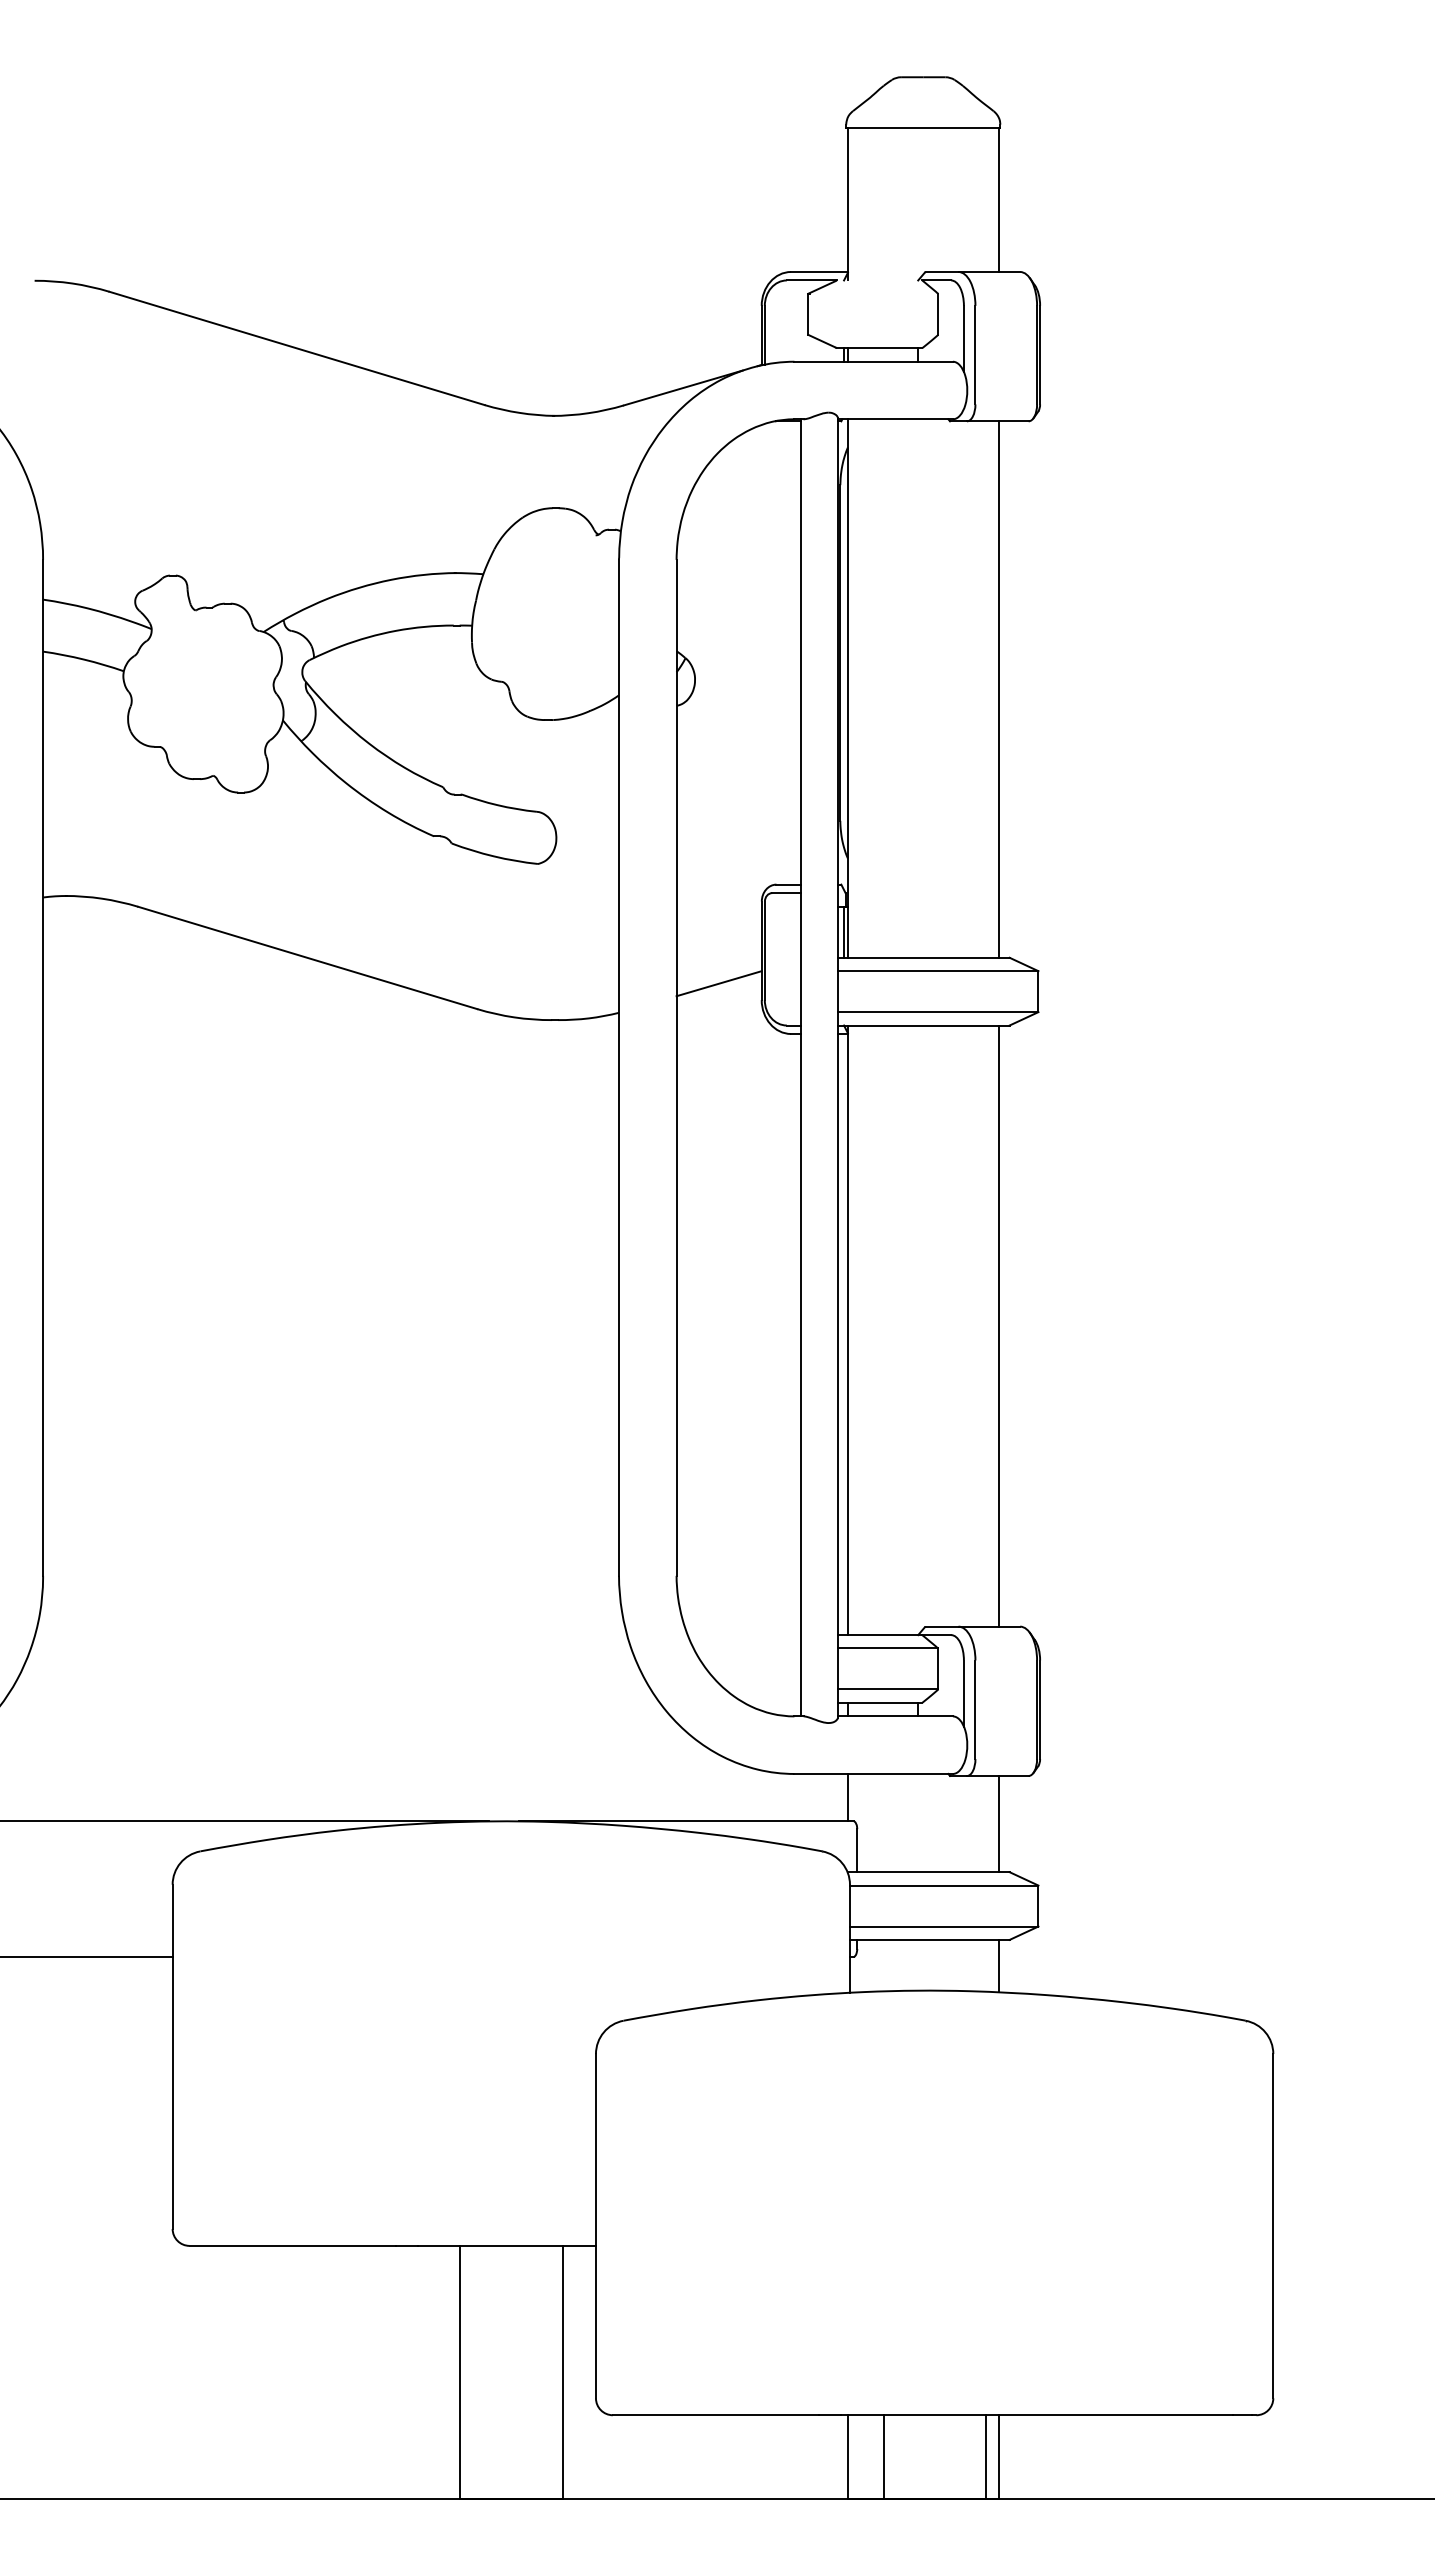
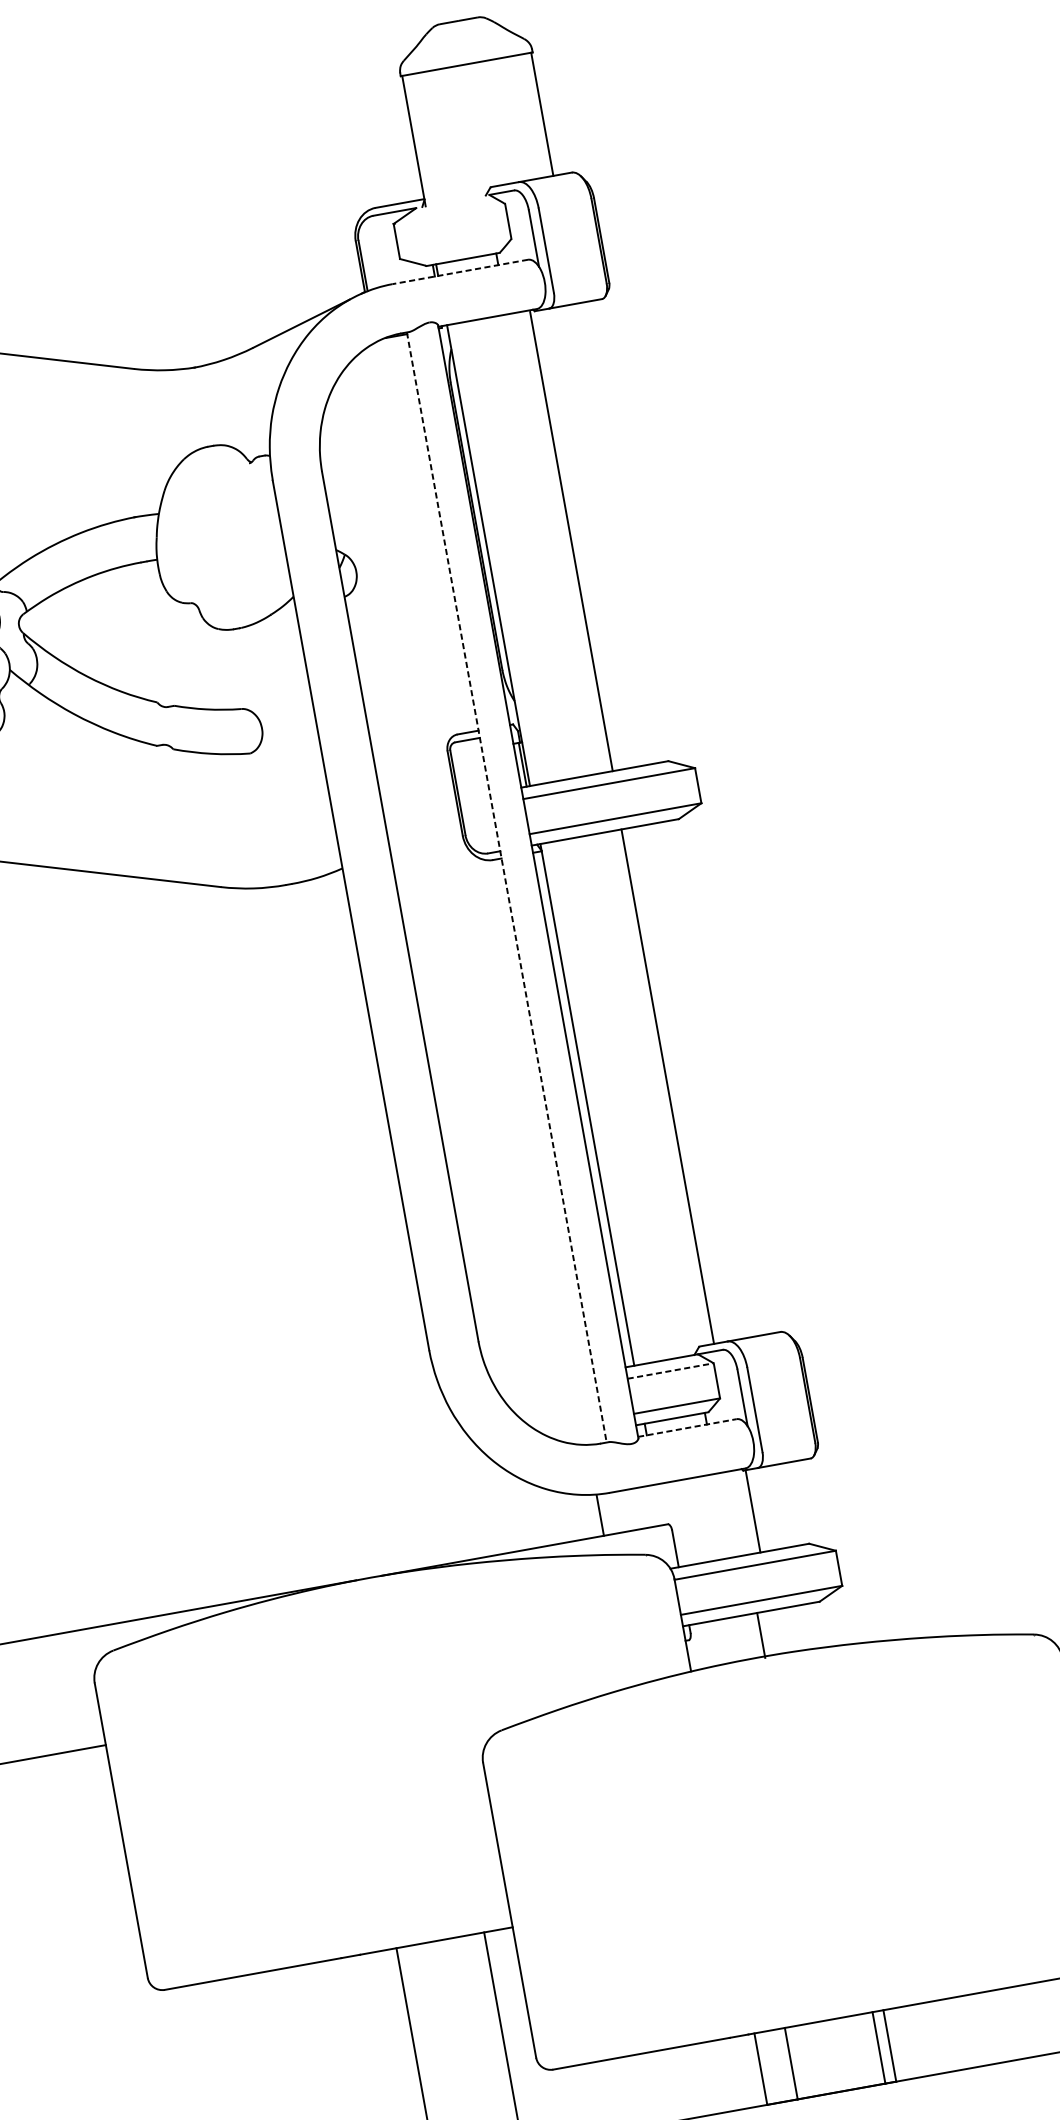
line: (873, 361) -> (460, 271), solid -> dashed
line: (998, 689) -> (571, 541), moved
line: (718, 983) -> (423, 828), removed
line: (801, 1067) -> (507, 887), solid -> dashed
line: (998, 1325) -> (667, 1086), moved
line: (888, 1648) -> (671, 1370), solid -> dashed
line: (895, 1716) -> (687, 1428), solid -> dashed
line: (847, 1797) -> (599, 1515), moved
line: (998, 1824) -> (752, 1511), moved
line: (998, 1965) -> (760, 1634), moved

